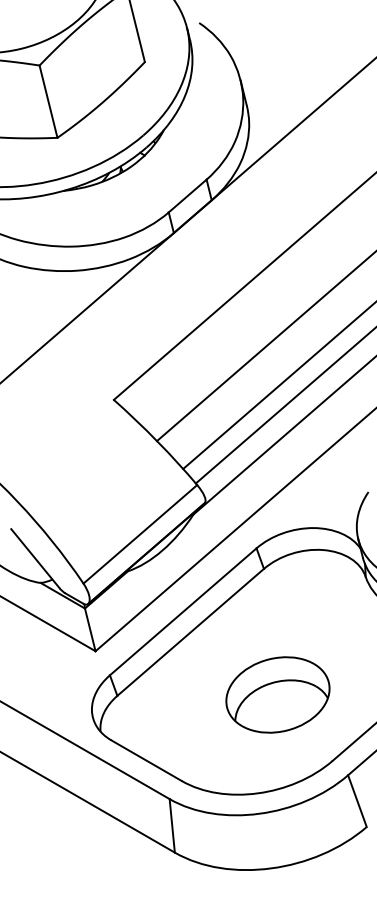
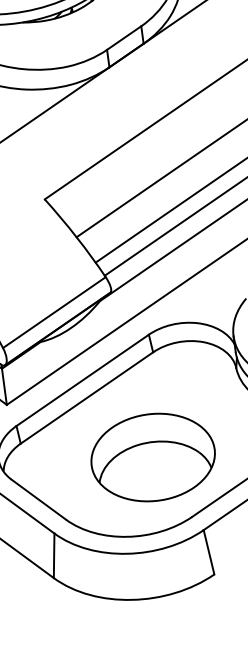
part: (277, 694) -> (152, 457), size x1.43

